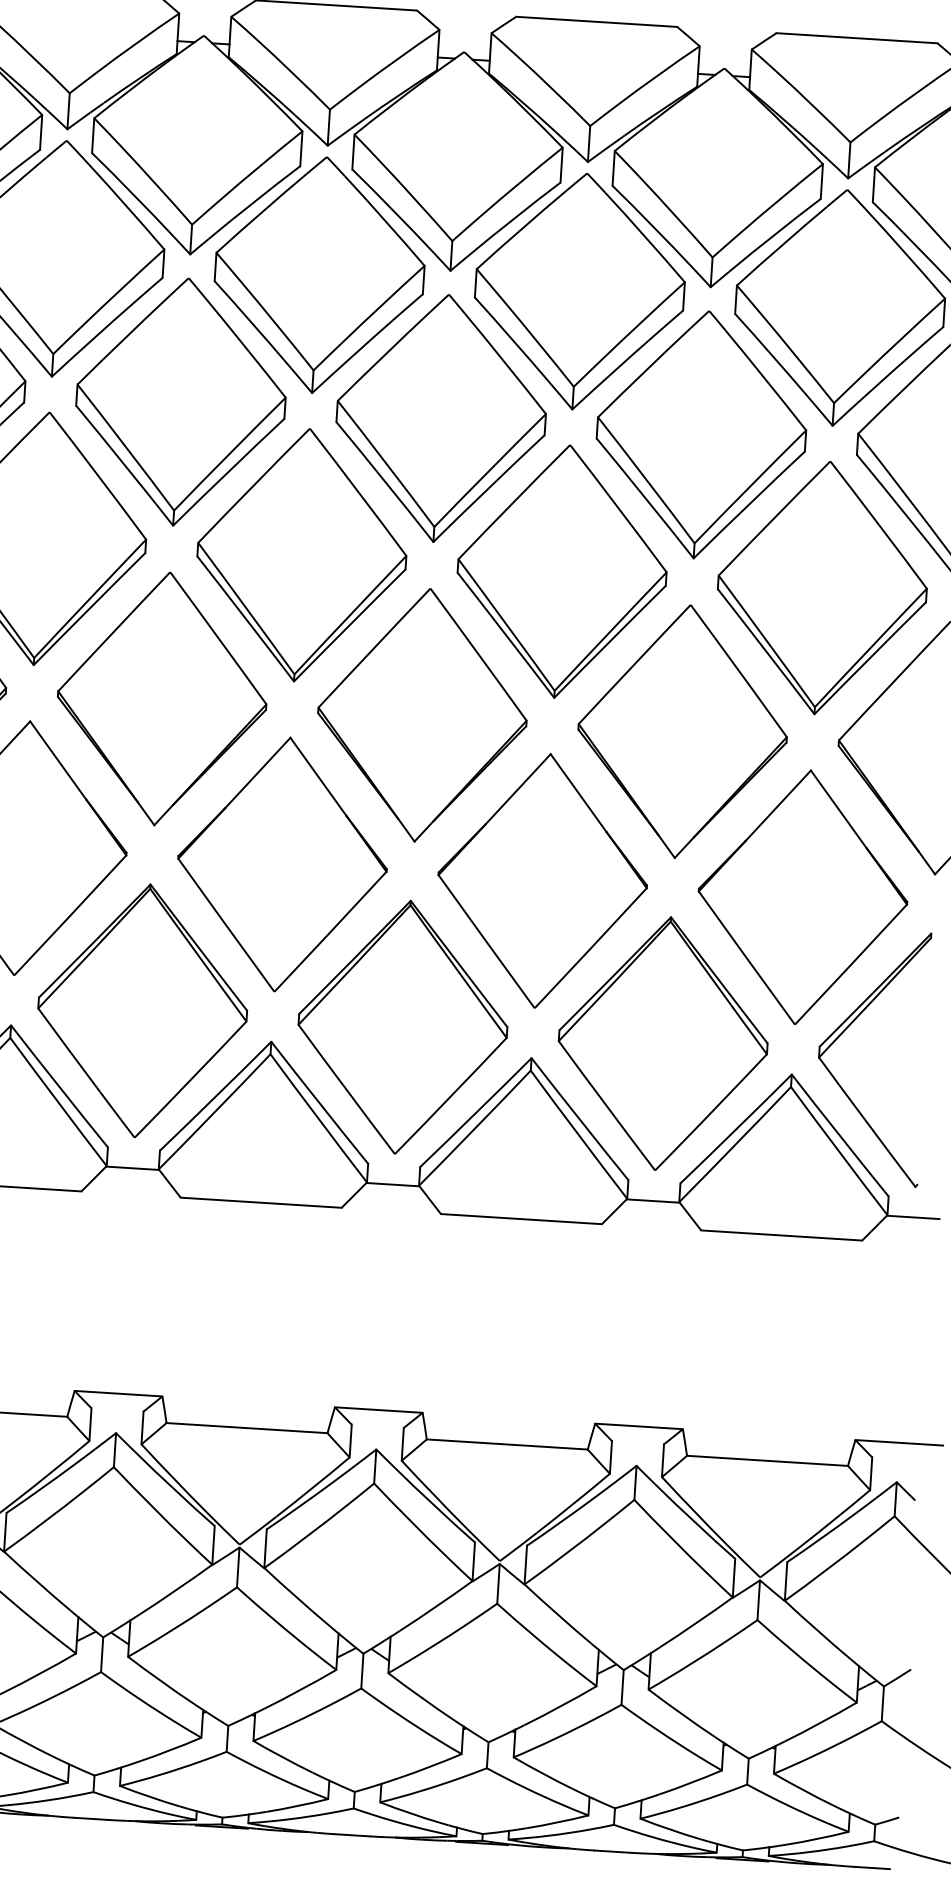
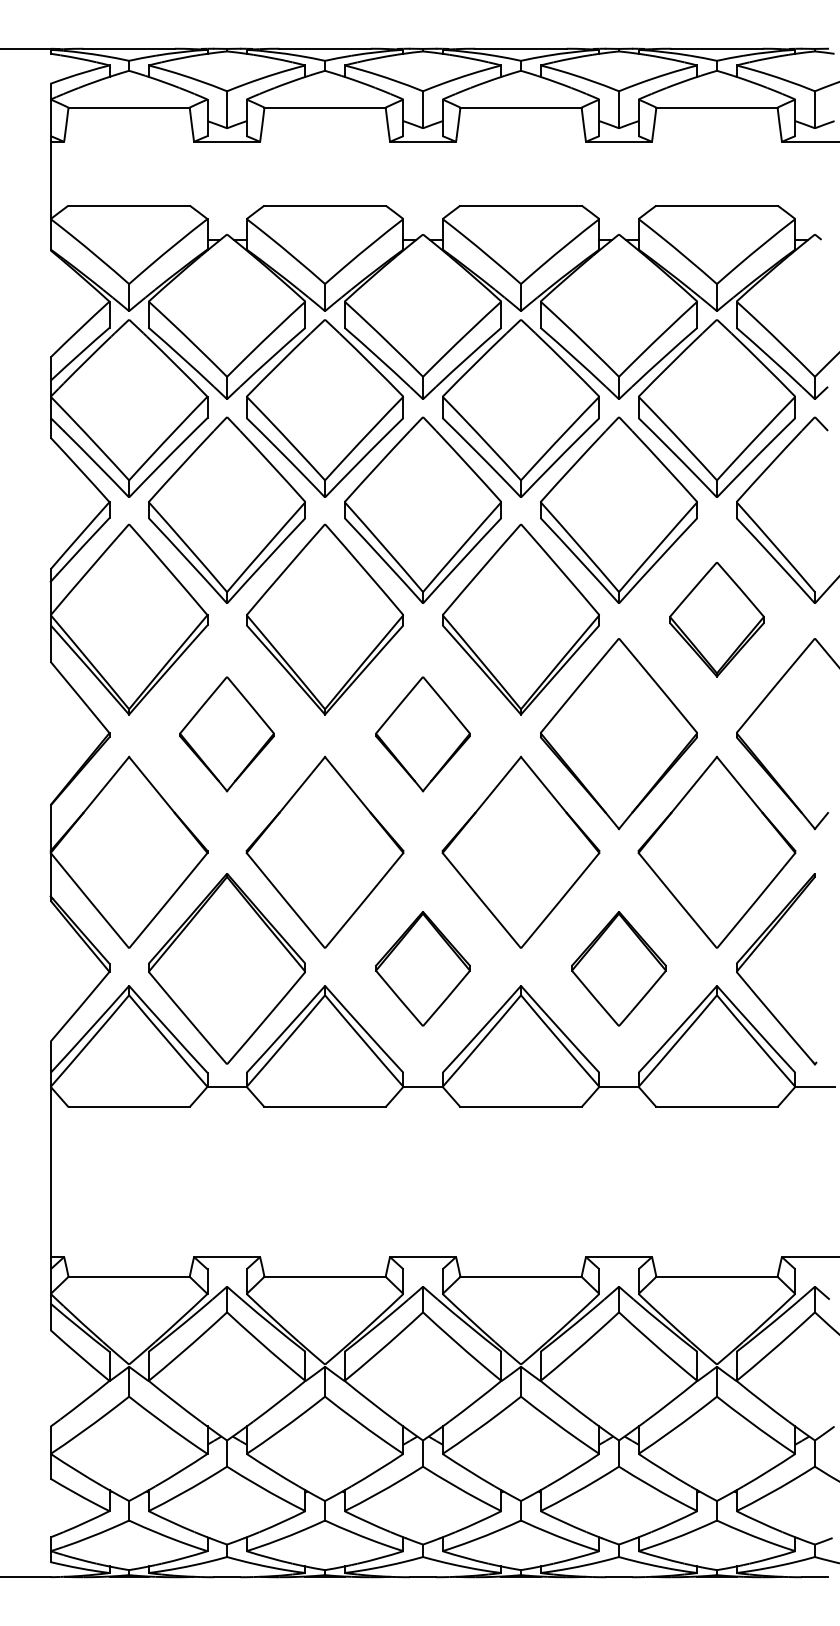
part: (821, 587) -> (716, 619), size x0.6
part: (161, 699) -> (226, 734), size x0.6
part: (421, 716) -> (422, 734), size x0.6
part: (402, 1026) -> (422, 968), size x0.6
part: (662, 1043) -> (618, 968), size x0.6

